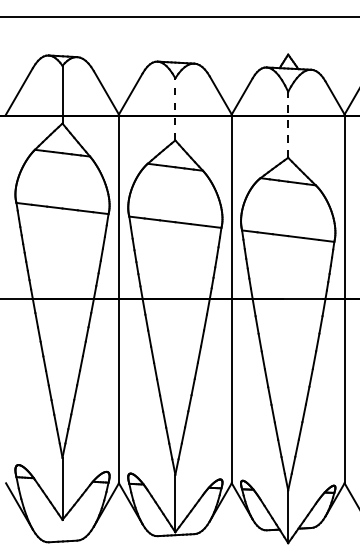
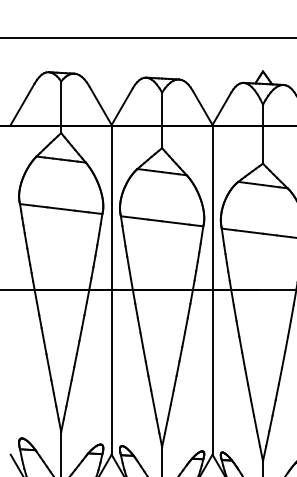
line: (175, 108) -> (162, 119), dashed -> solid
line: (288, 124) -> (263, 133), dashed -> solid

